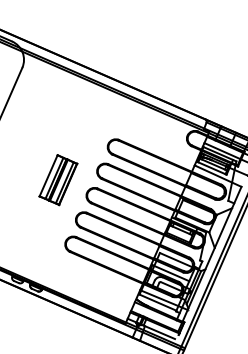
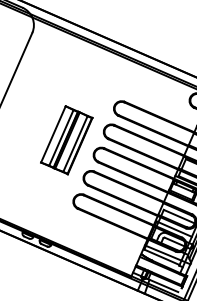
part: (58, 179) -> (66, 139), size x1.43

